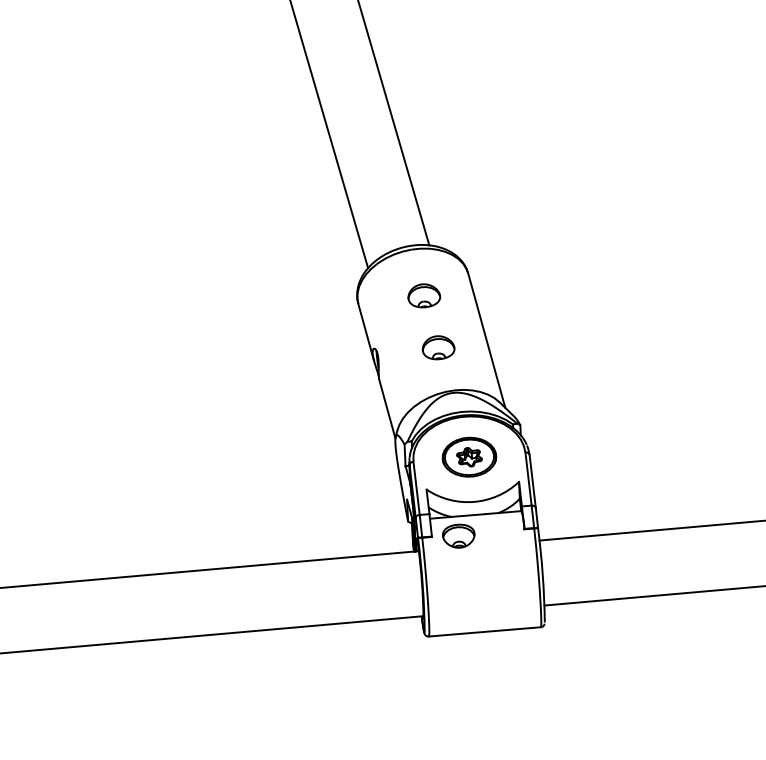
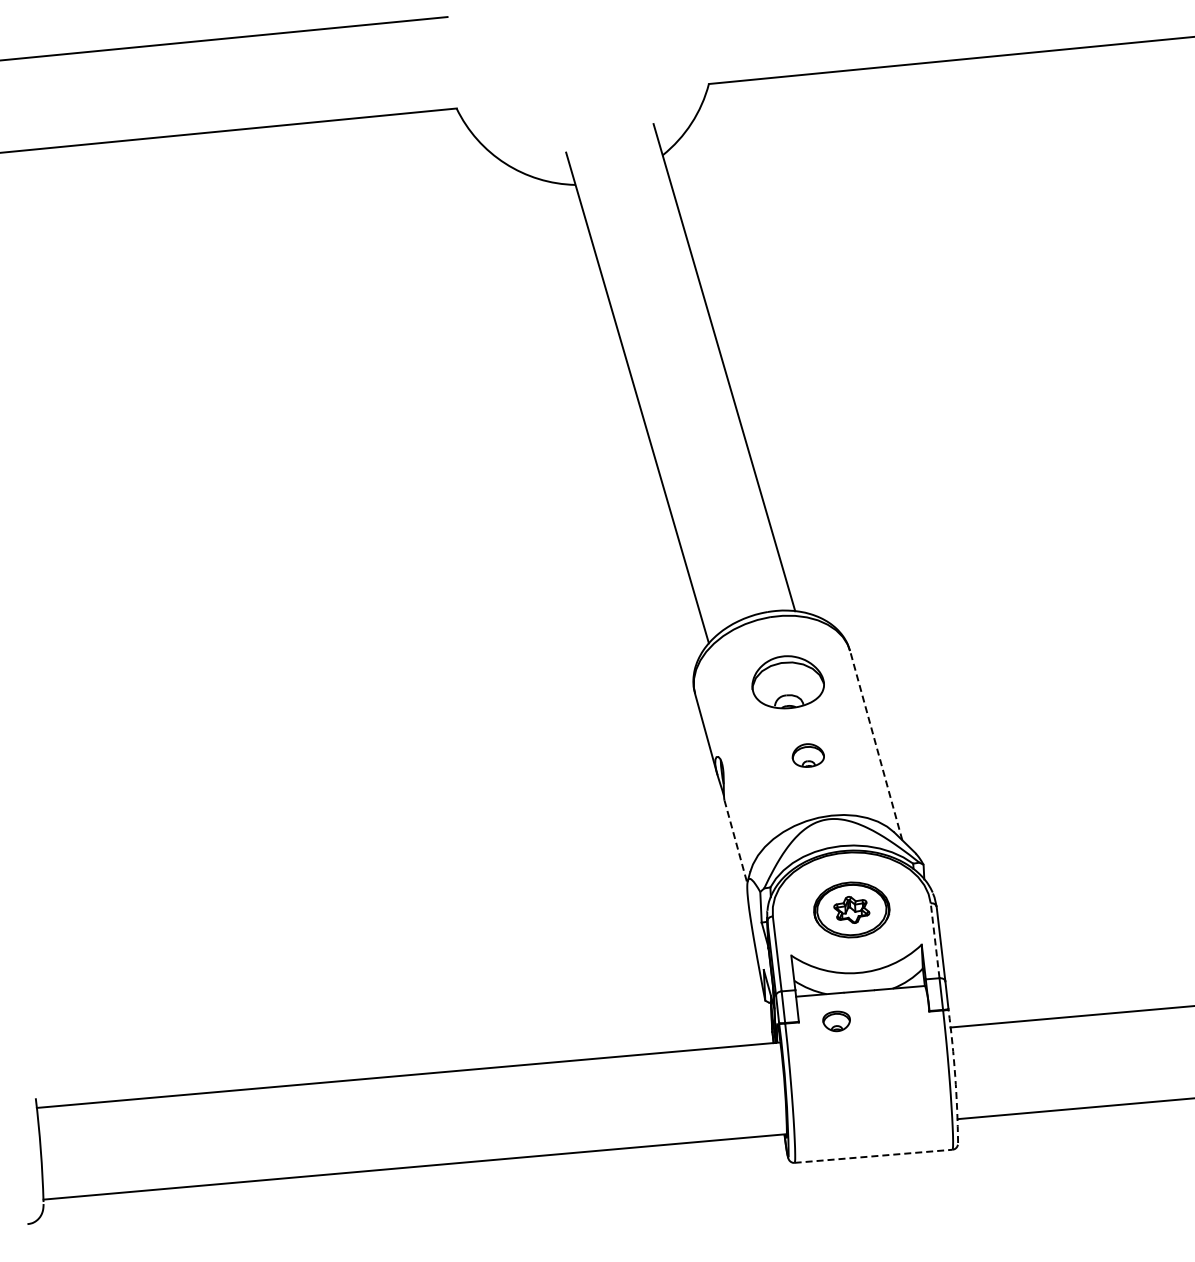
part: (423, 295) -> (787, 682), size x1.6
line: (486, 340) -> (876, 745), solid -> dashed
part: (438, 347) -> (808, 755), size x0.7
line: (387, 409) -> (736, 842), solid -> dashed
line: (528, 478) -> (935, 940), solid -> dashed
part: (458, 536) -> (836, 1021), size x0.6
arc: (542, 575) -> (955, 1076), solid -> dashed
line: (485, 632) -> (874, 1156), solid -> dashed

